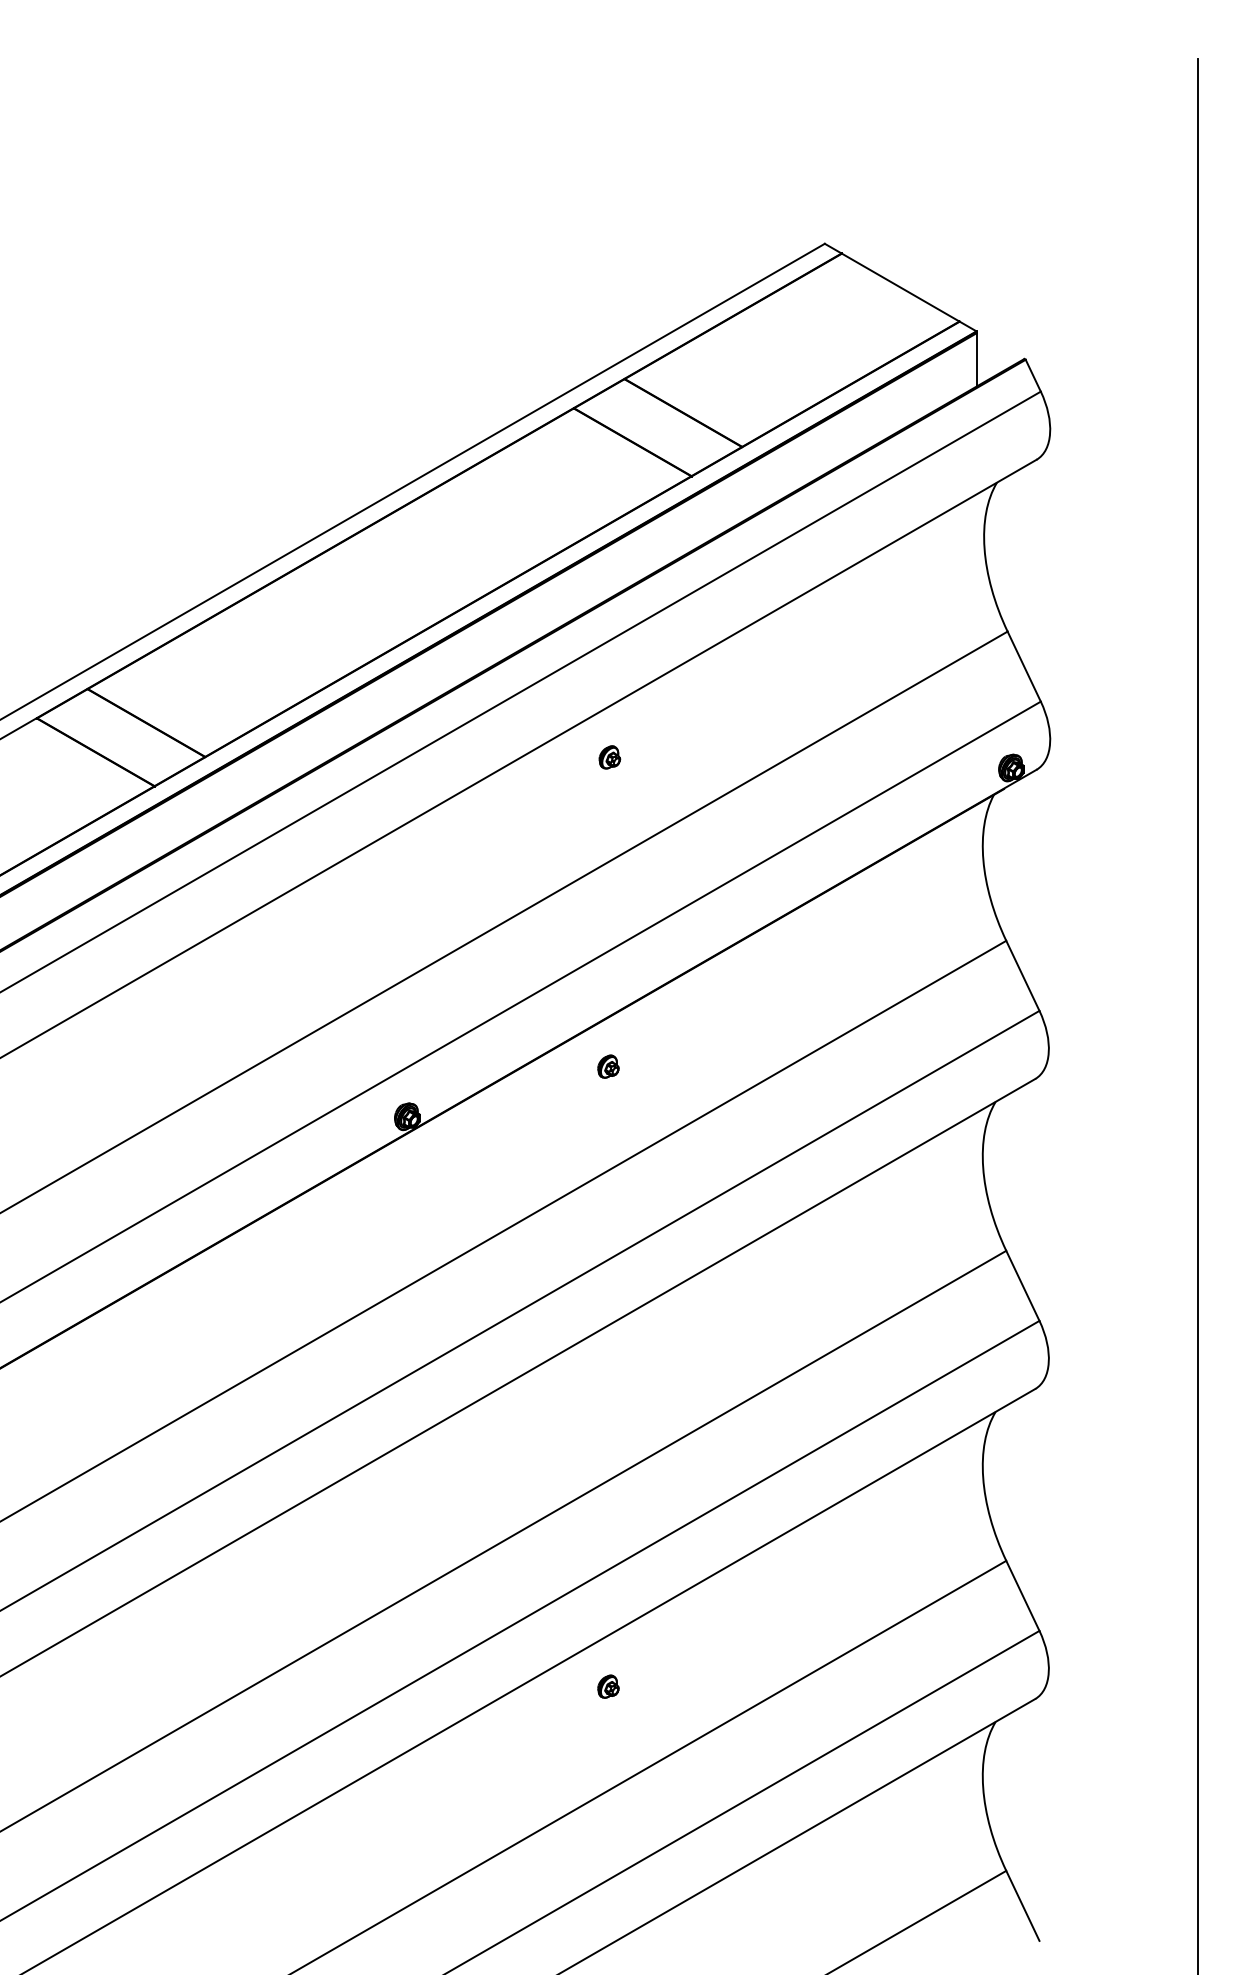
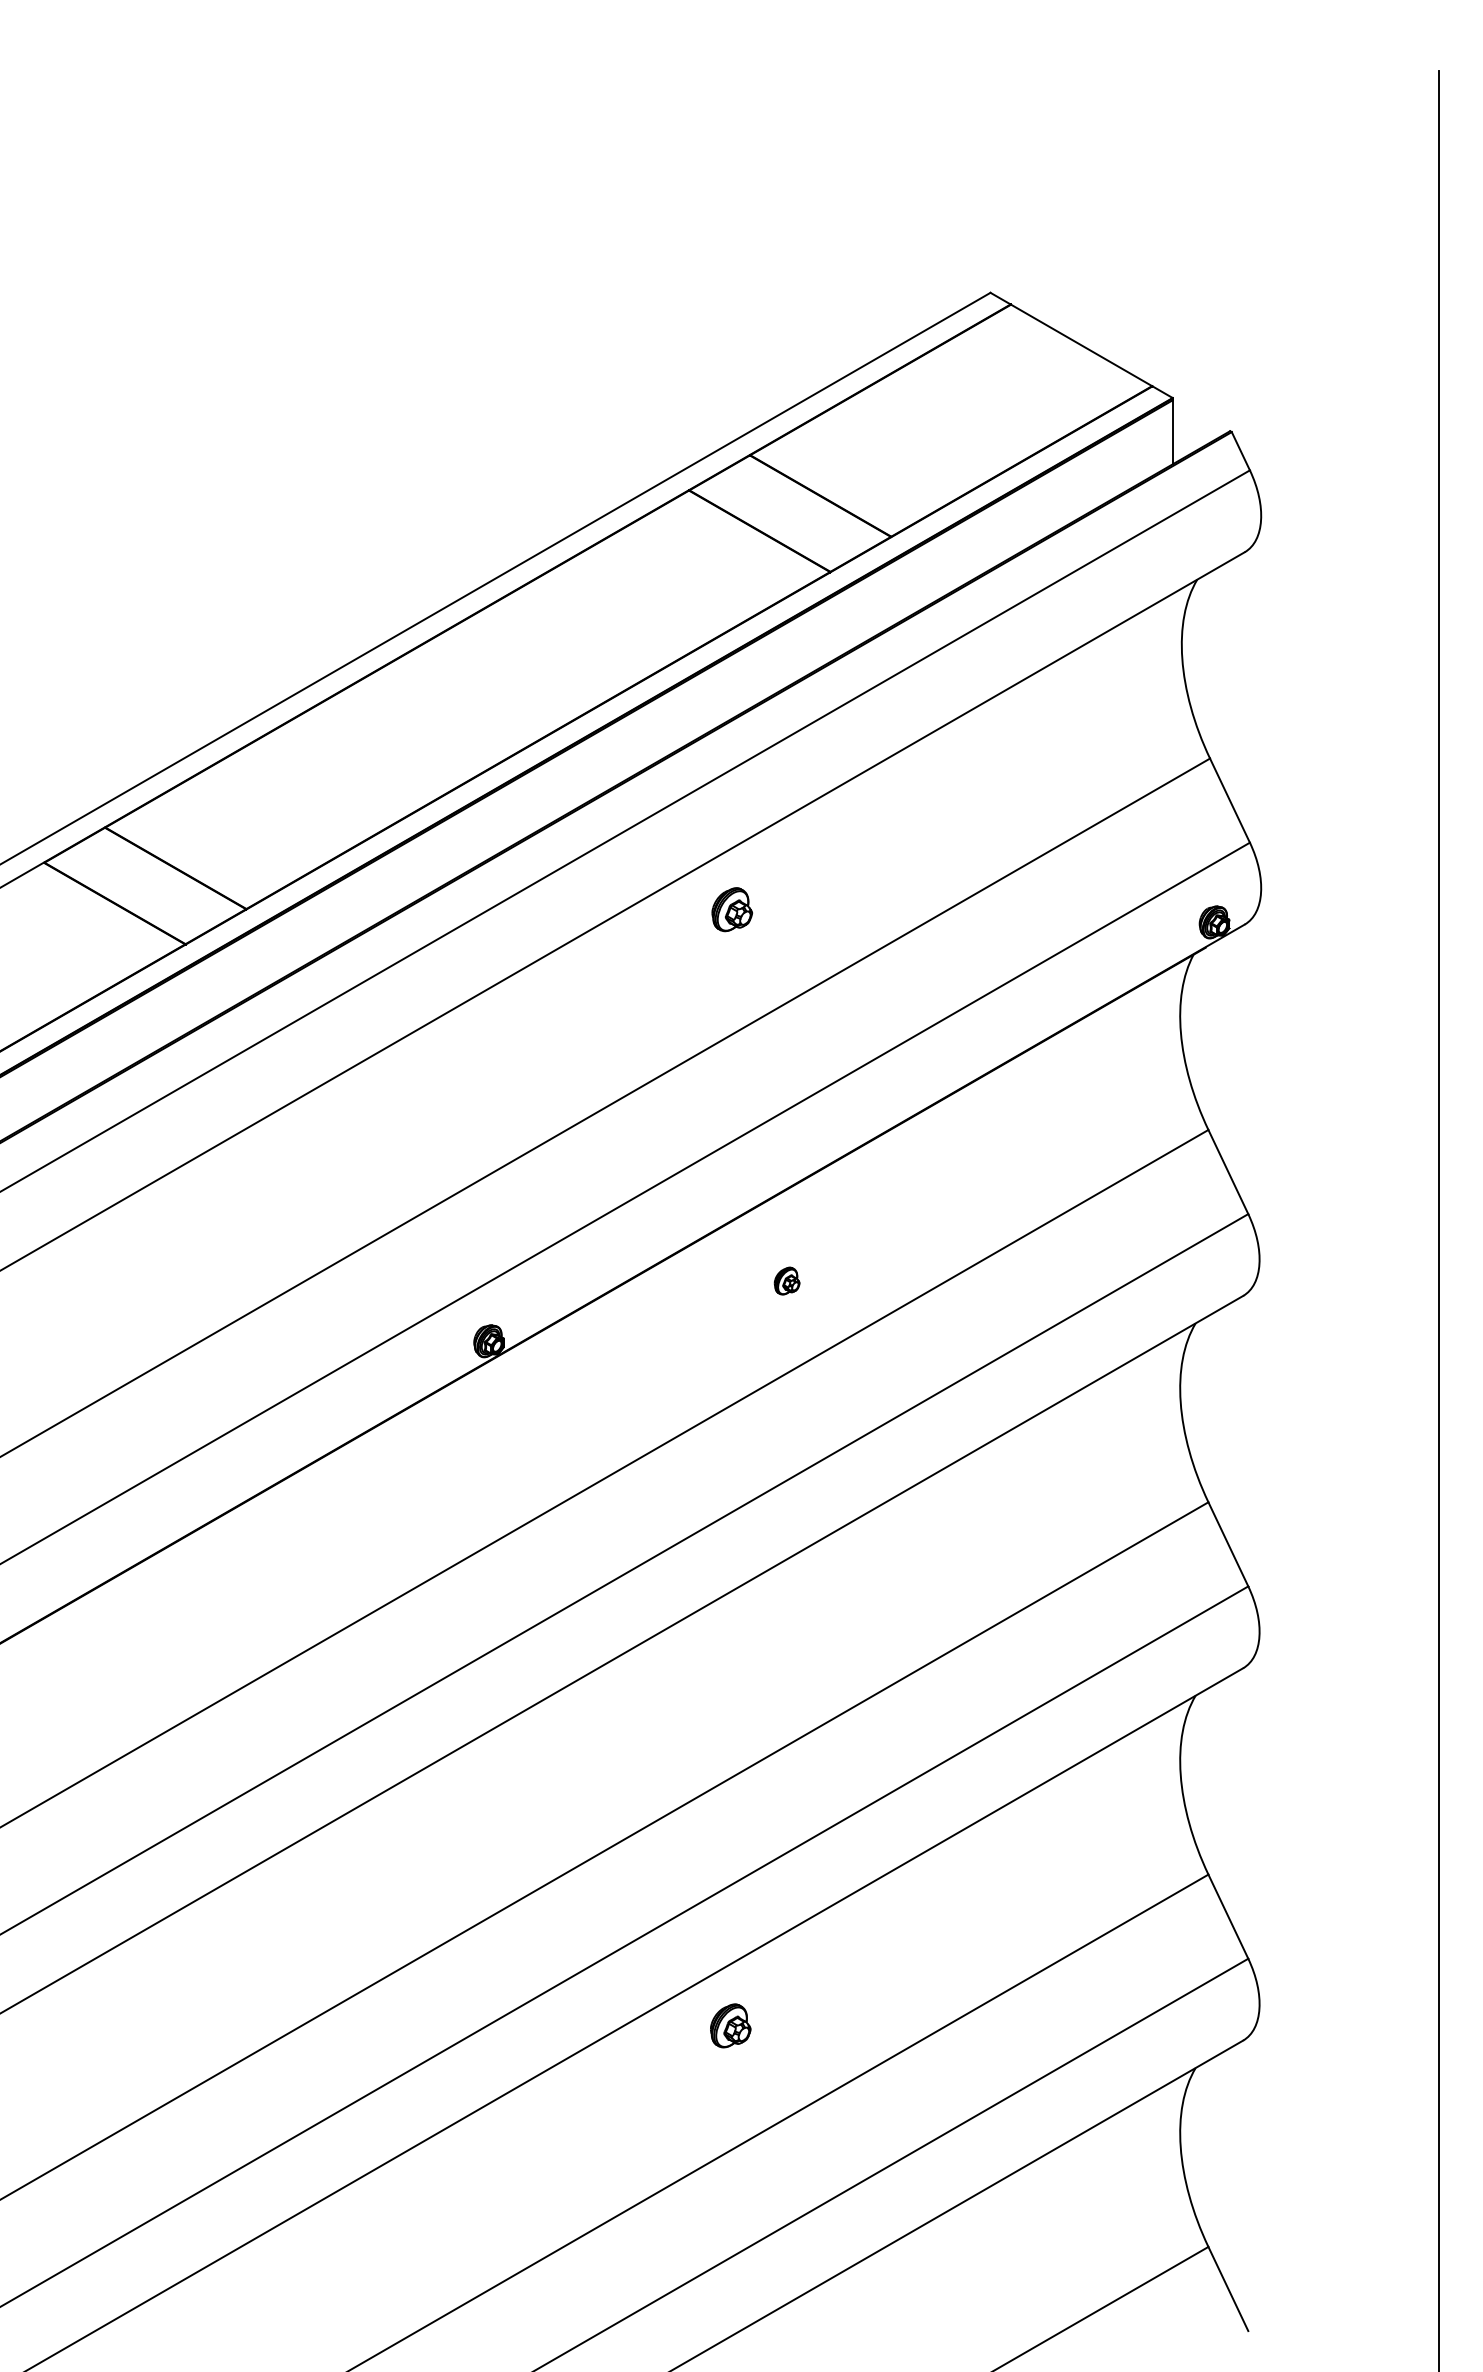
part: (609, 757) -> (731, 909), size x1.6
part: (608, 1066) -> (787, 1280), moved
part: (608, 1686) -> (730, 2025), size x1.6

